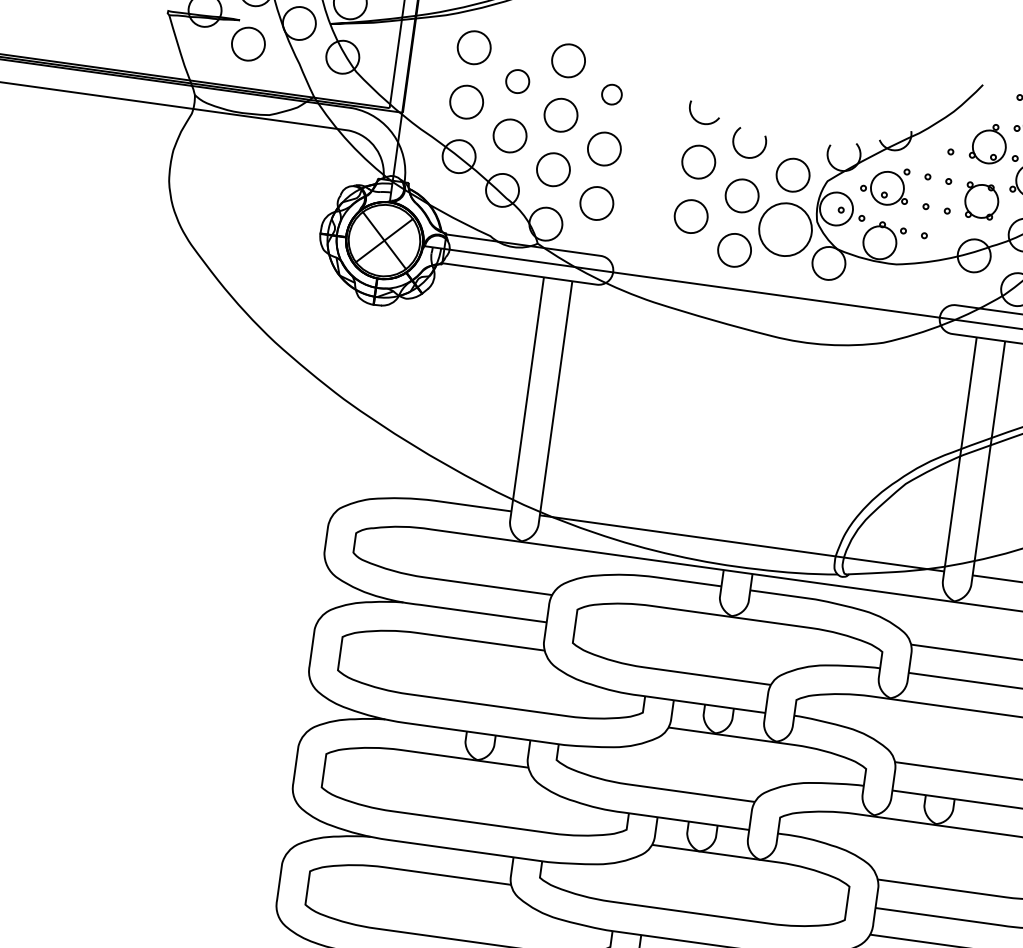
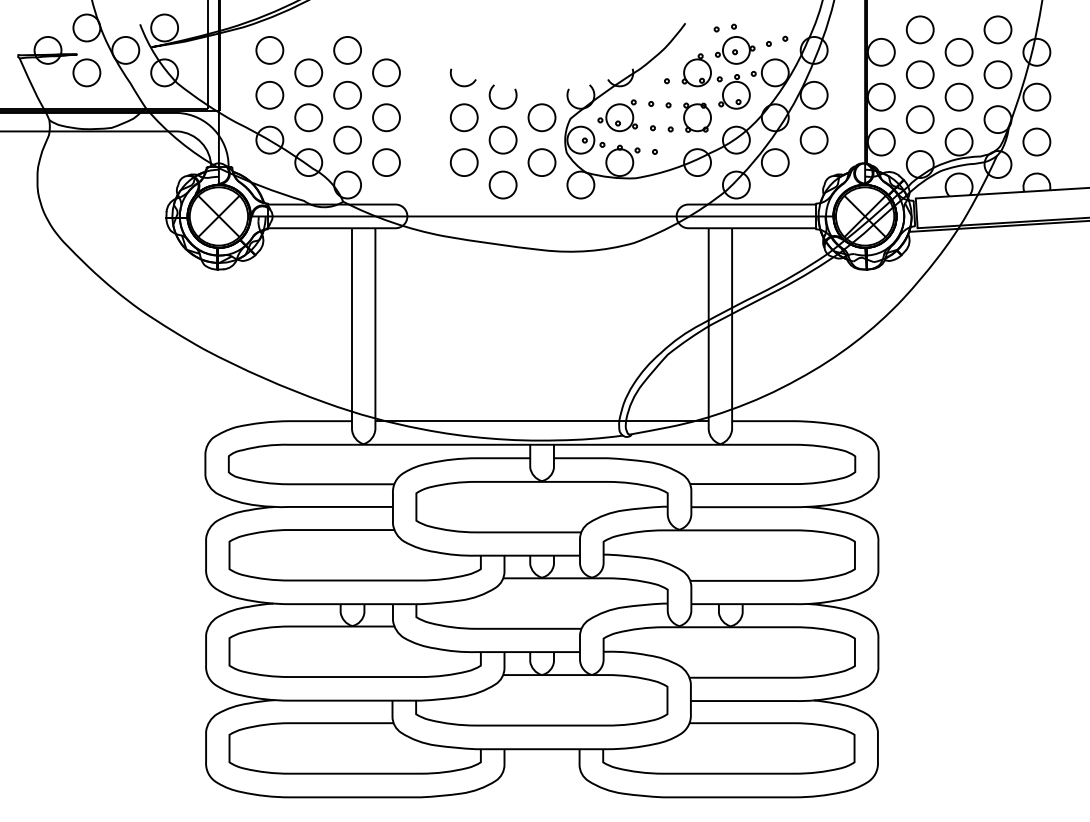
circle: (517, 81) -> (308, 72), size x1.43
circle: (612, 94) -> (386, 72), size x1.67
circle: (784, 229) -> (541, 162), size x0.62

